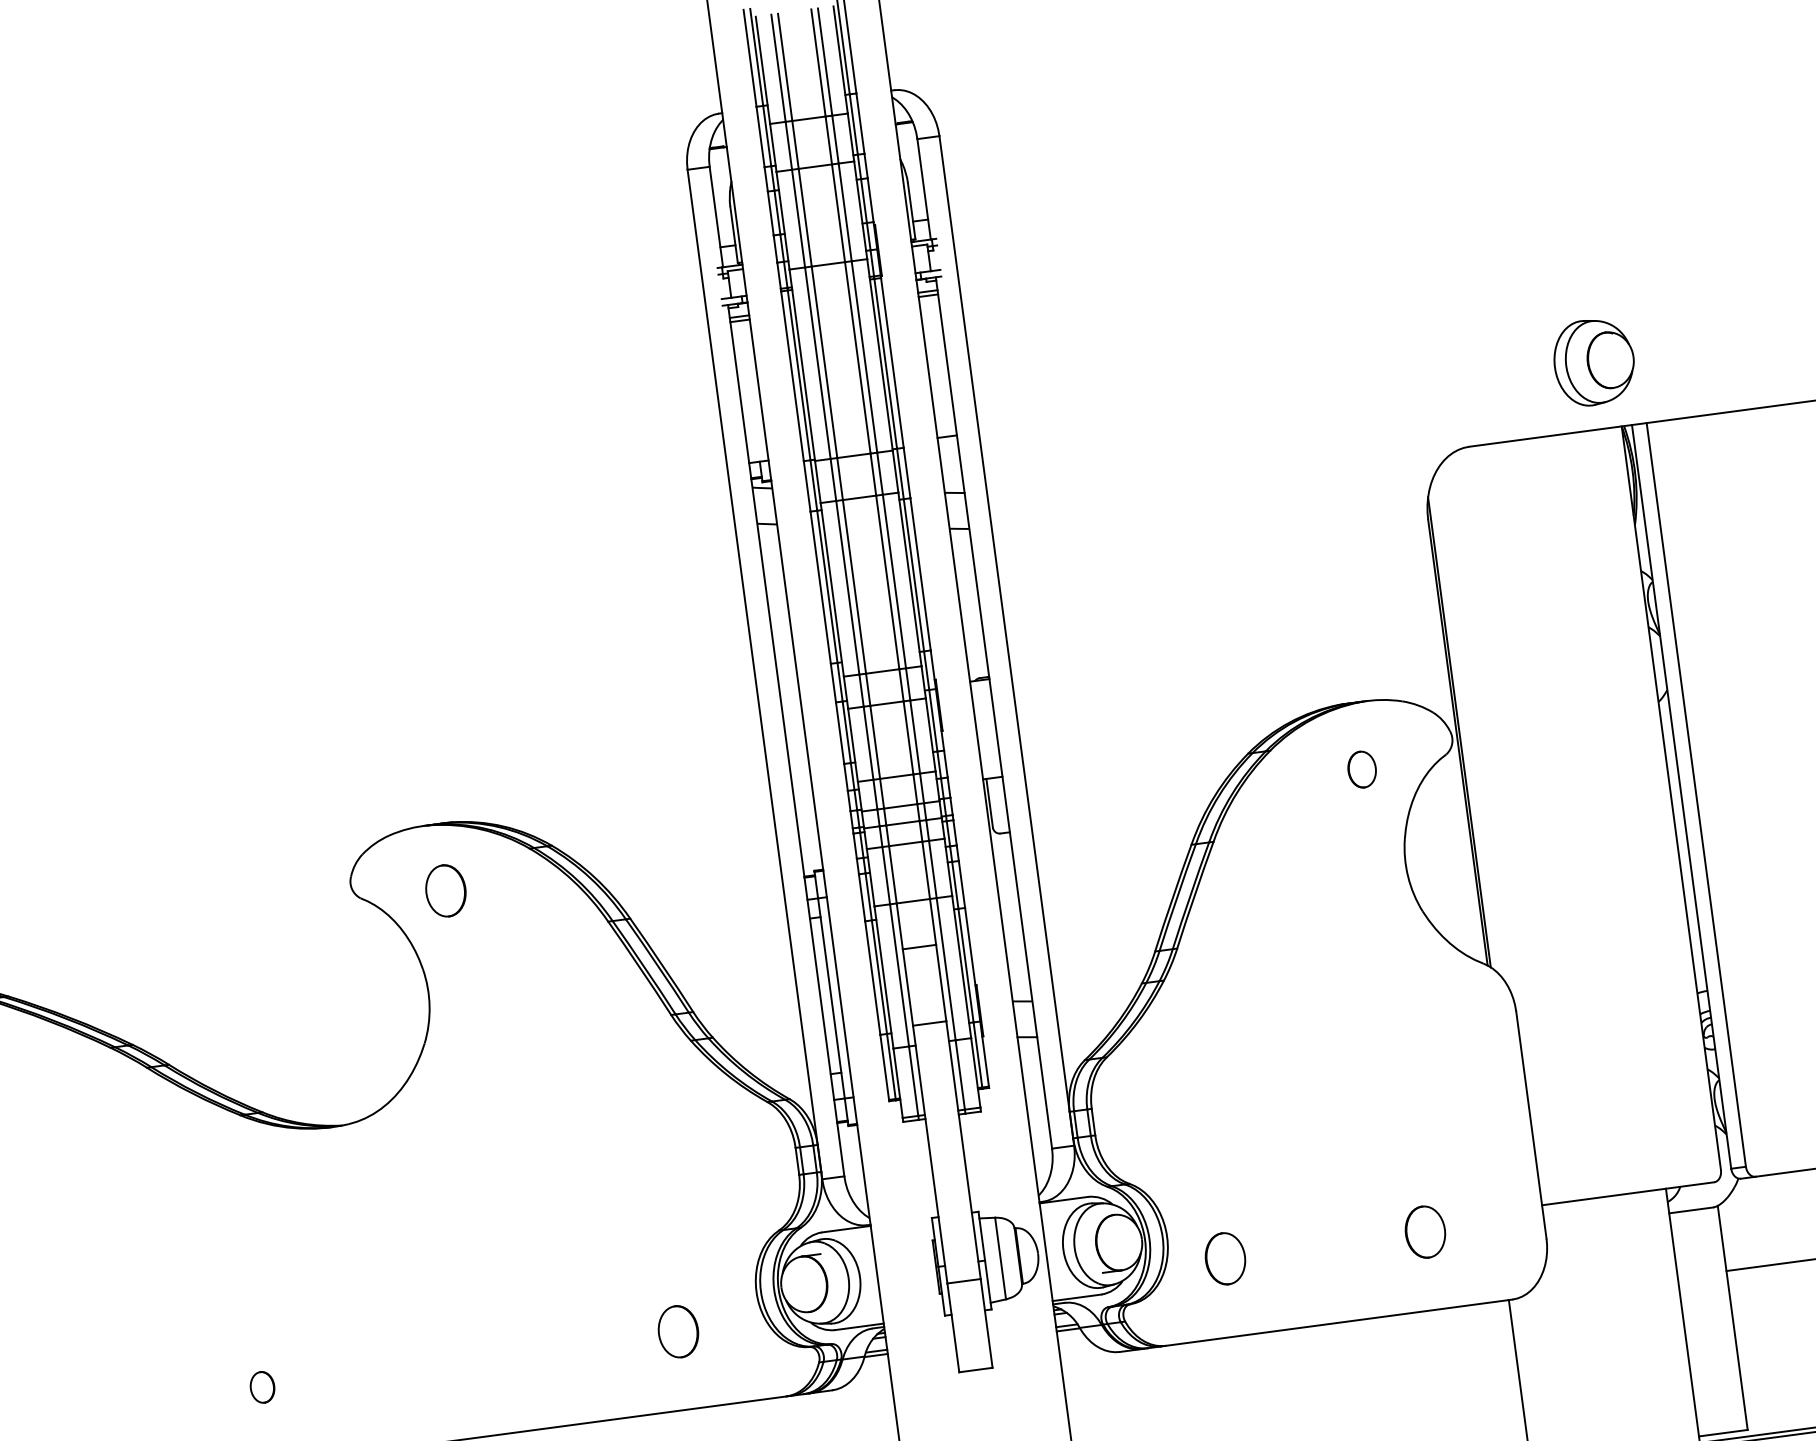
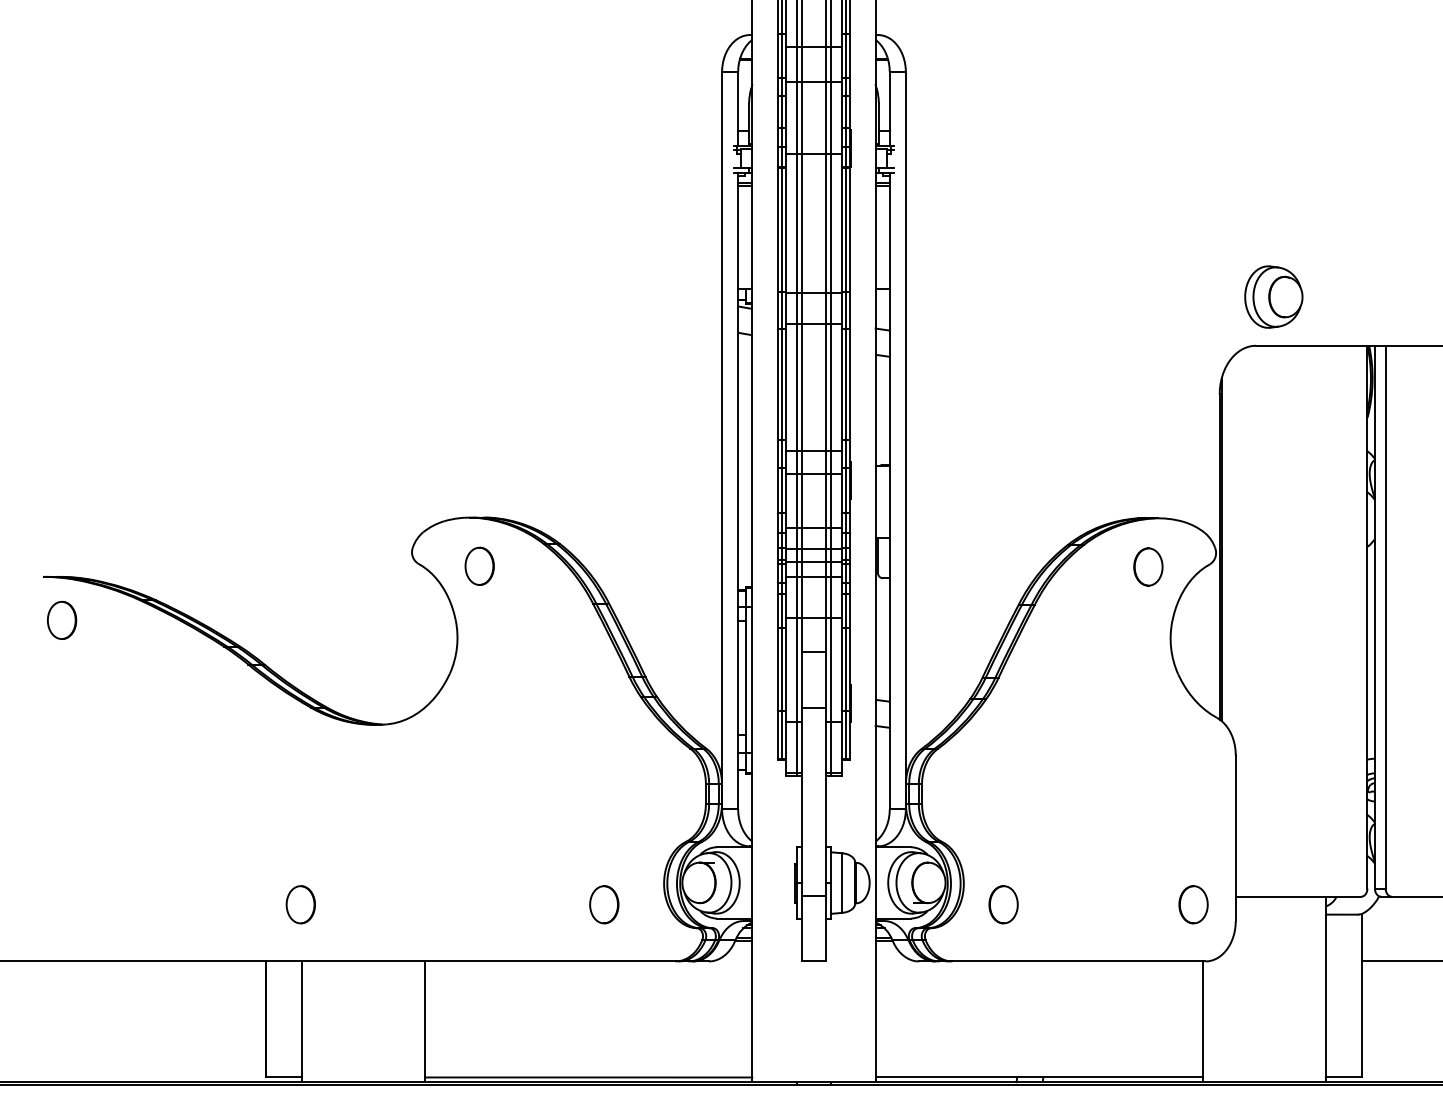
part: (1593, 361) -> (1273, 296), moved
part: (1362, 768) -> (1148, 566), size x1.43
part: (1425, 1231) -> (1193, 904), moved
part: (262, 1386) -> (300, 904), size x1.67

